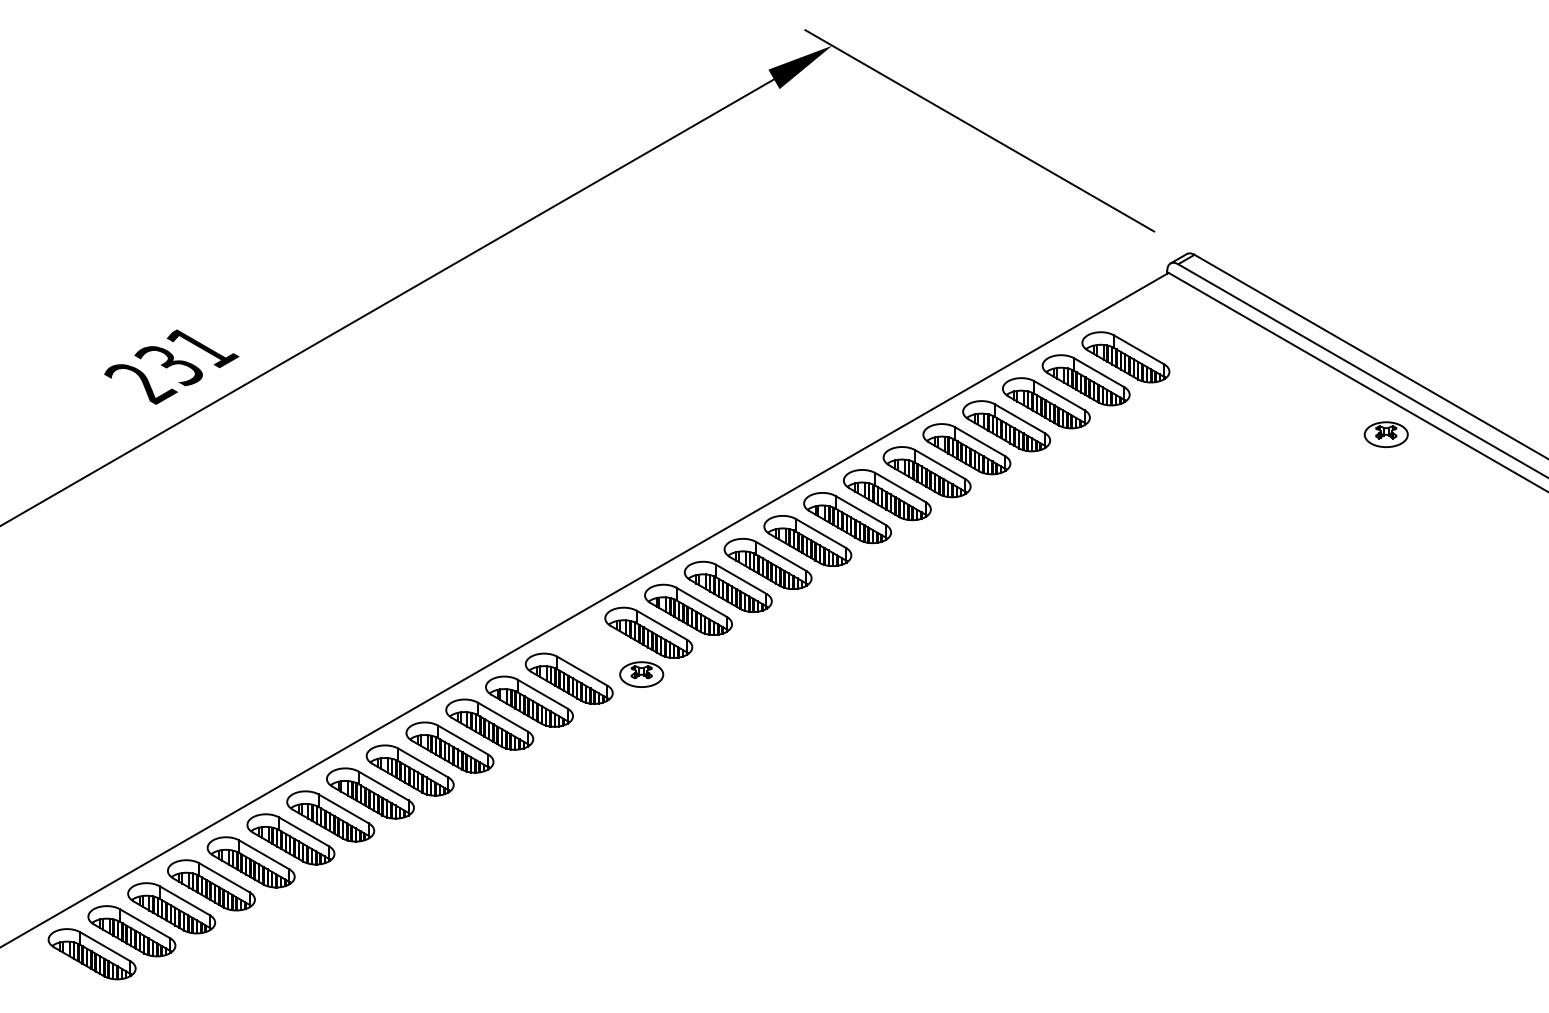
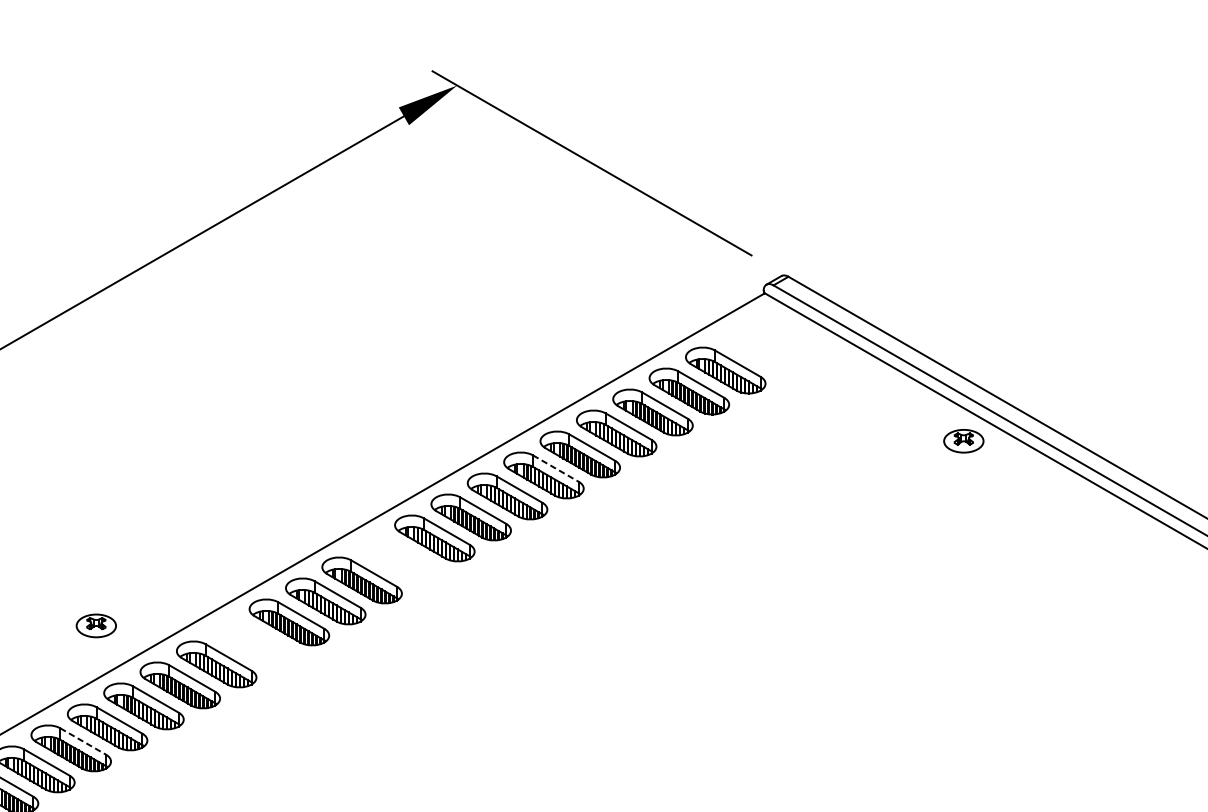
line: (940, 464) -> (556, 468), solid -> dashed
part: (767, 563) -> (397, 559), removed
part: (641, 674) -> (96, 625), moved
line: (423, 763) -> (83, 741), solid -> dashed

